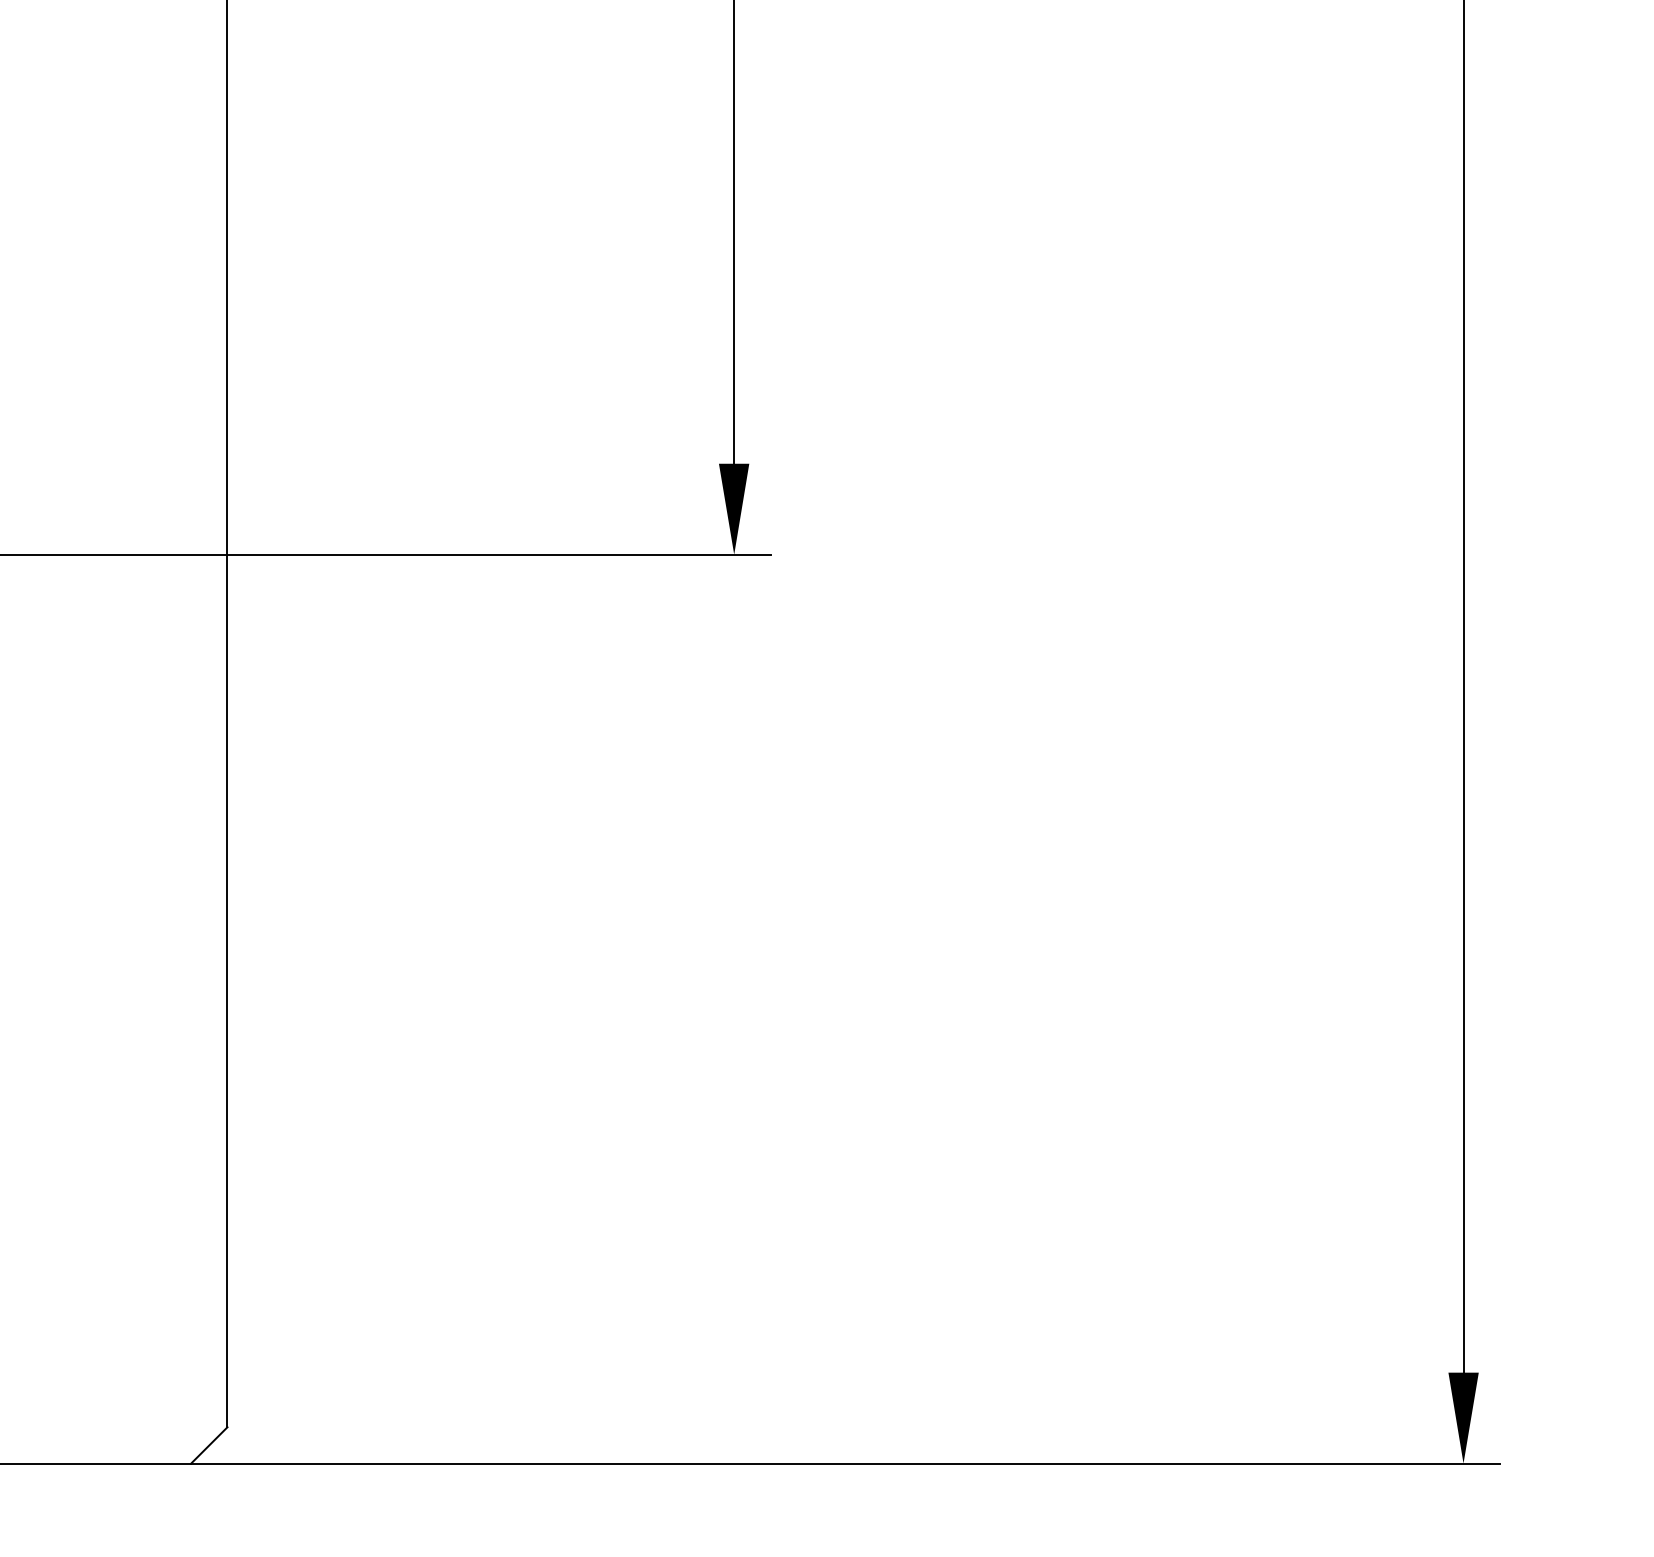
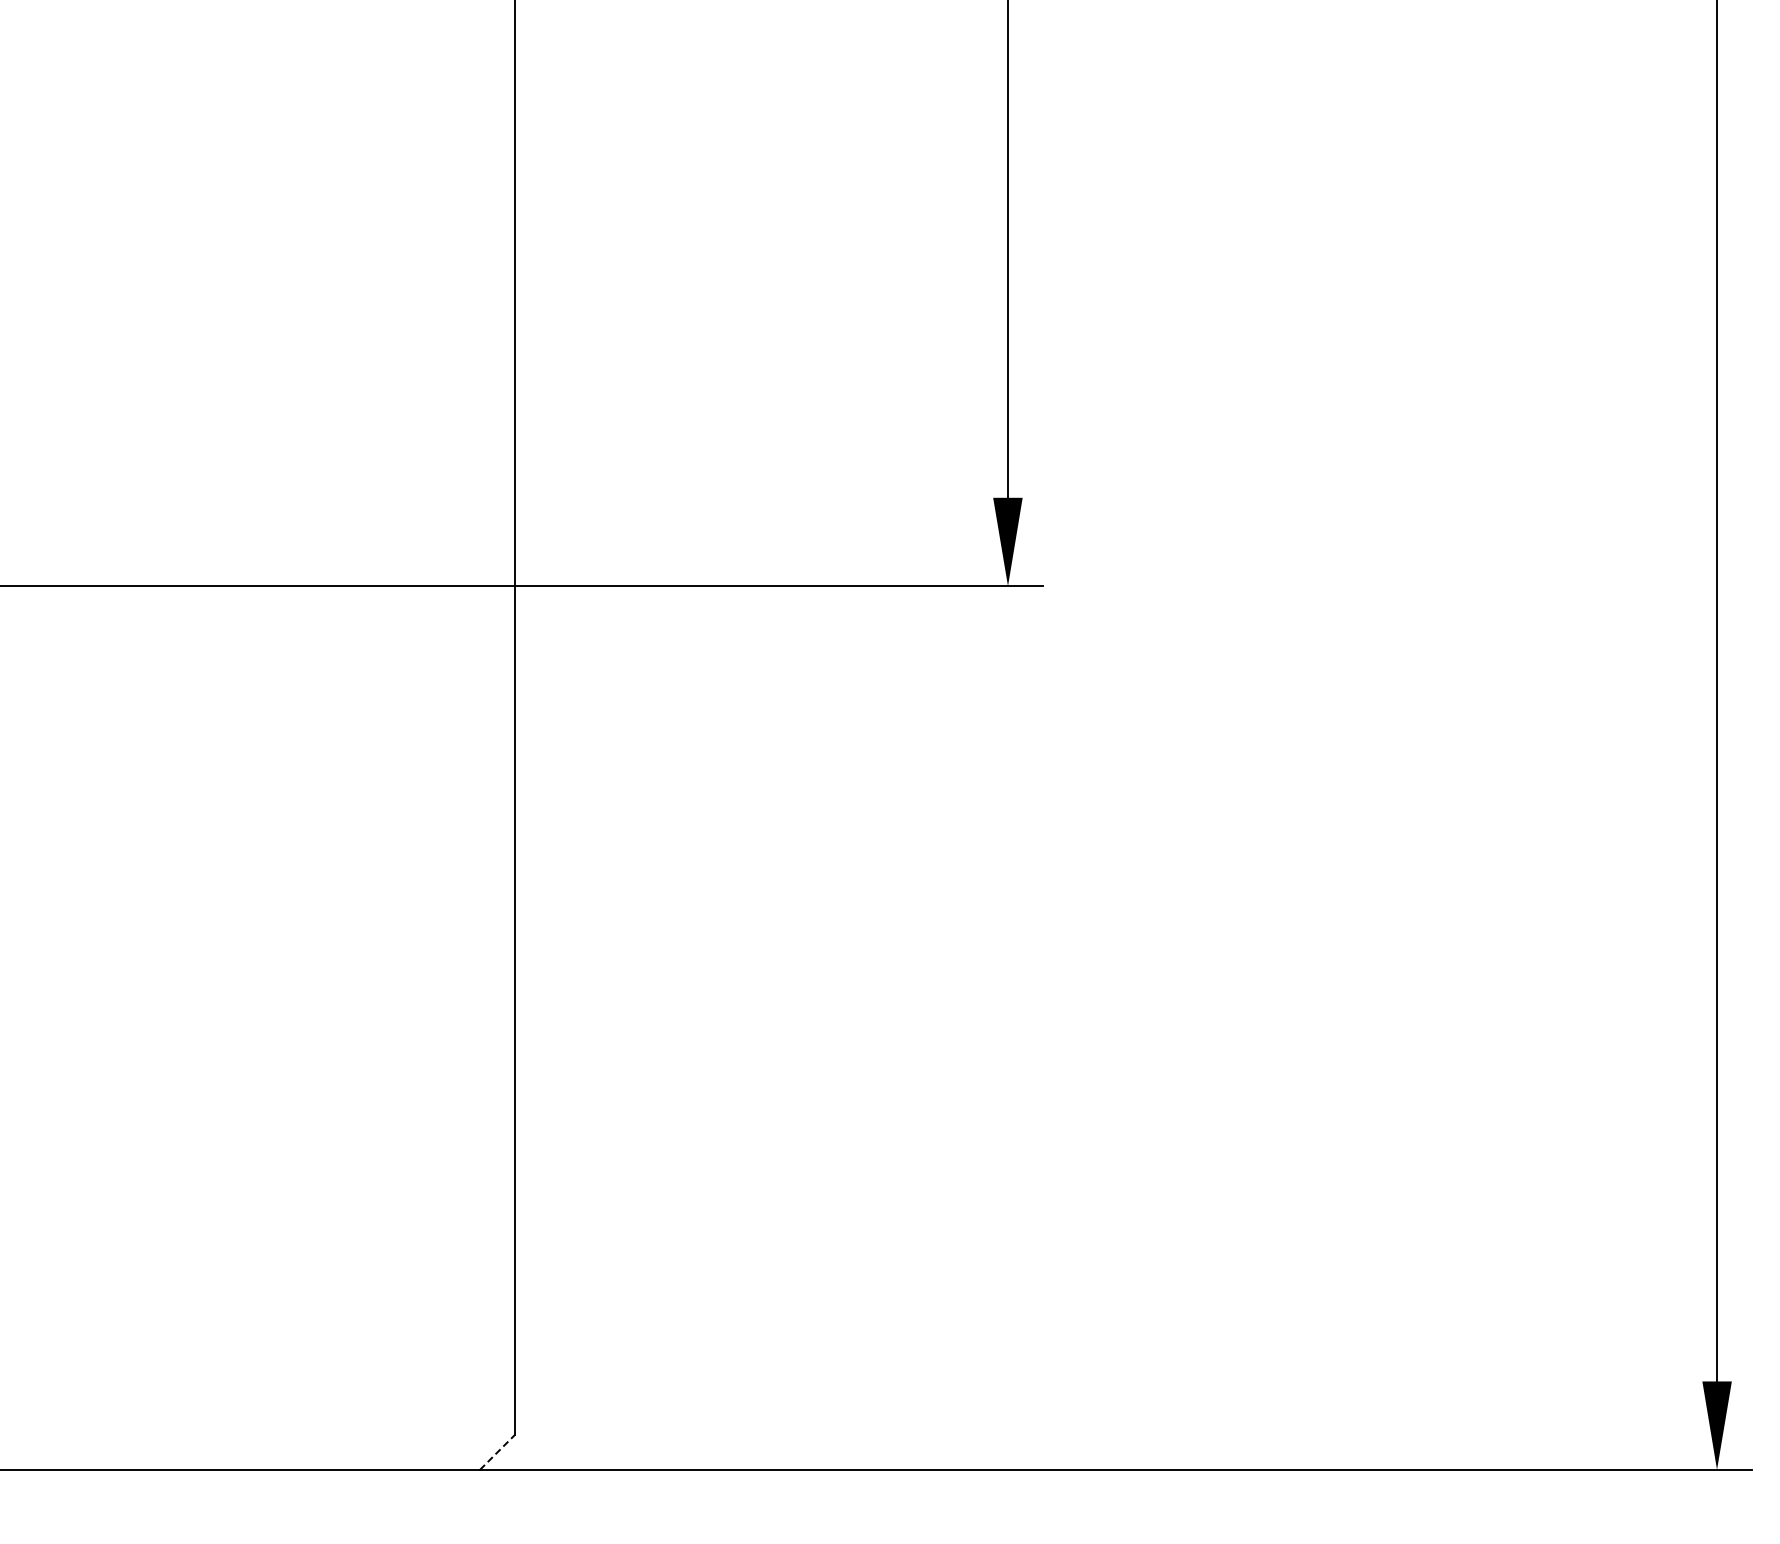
line: (209, 1445) -> (497, 1452), solid -> dashed

